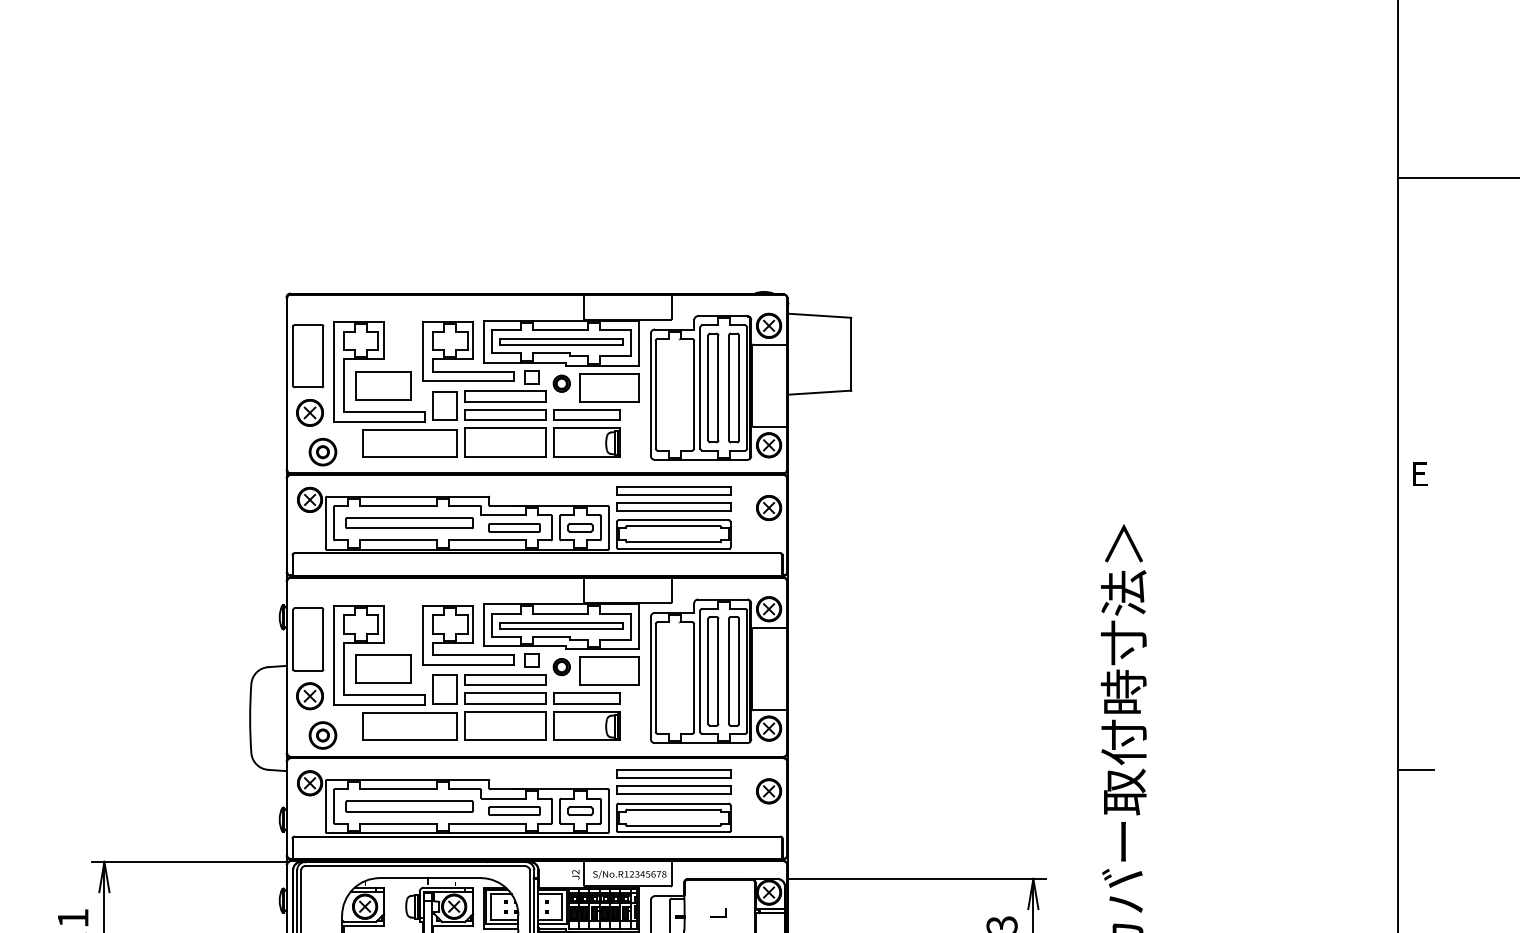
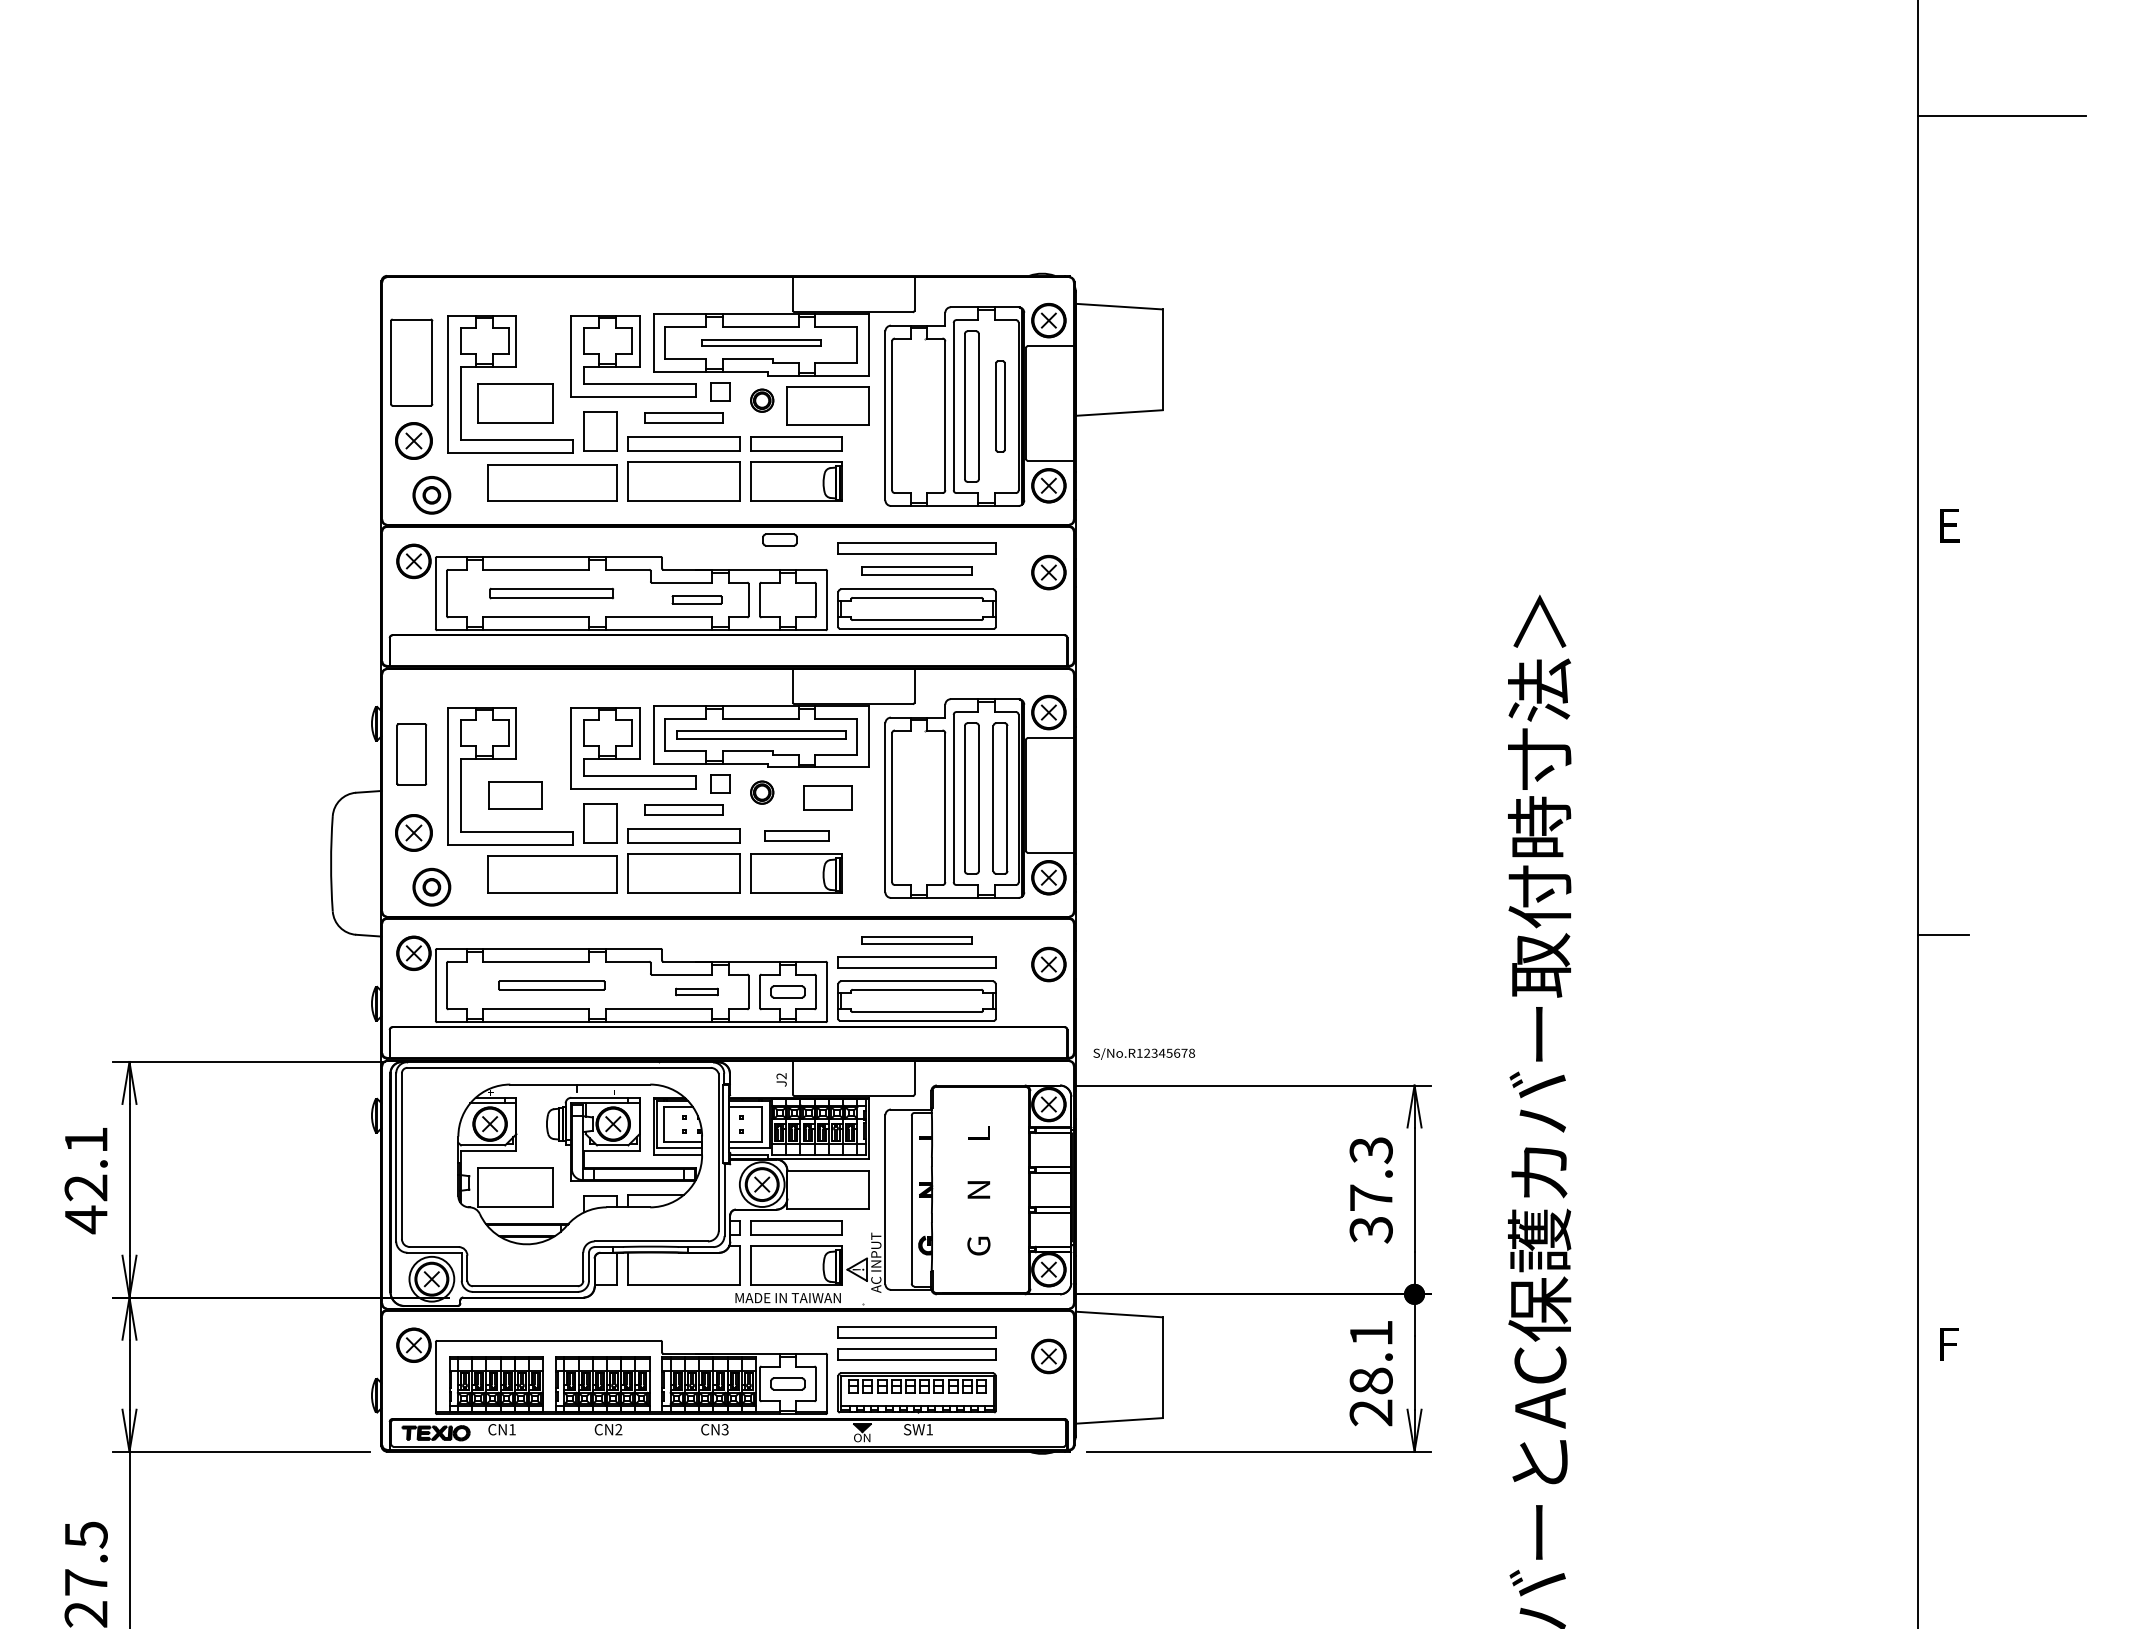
part: (561, 342) -> (761, 343), size x0.7
part: (734, 387) -> (1000, 406), size x0.6
part: (504, 395) -> (683, 417), size x0.7
part: (673, 506) -> (916, 570), size x0.7
part: (409, 523) -> (551, 593), size x0.7
part: (514, 527) -> (696, 599), size x0.7
part: (580, 527) -> (779, 539), moved
part: (308, 639) -> (411, 754), size x0.7
part: (383, 669) -> (515, 795), size x0.7
part: (608, 670) -> (827, 797), size x0.6
part: (504, 679) -> (683, 809), size x0.7
part: (586, 698) -> (796, 835), size x0.7
part: (673, 773) -> (916, 940), size x0.7
part: (409, 806) -> (551, 985), size x0.6
part: (514, 810) -> (696, 991), size x0.6
text: (629, 874) -> (1143, 1053), moved

